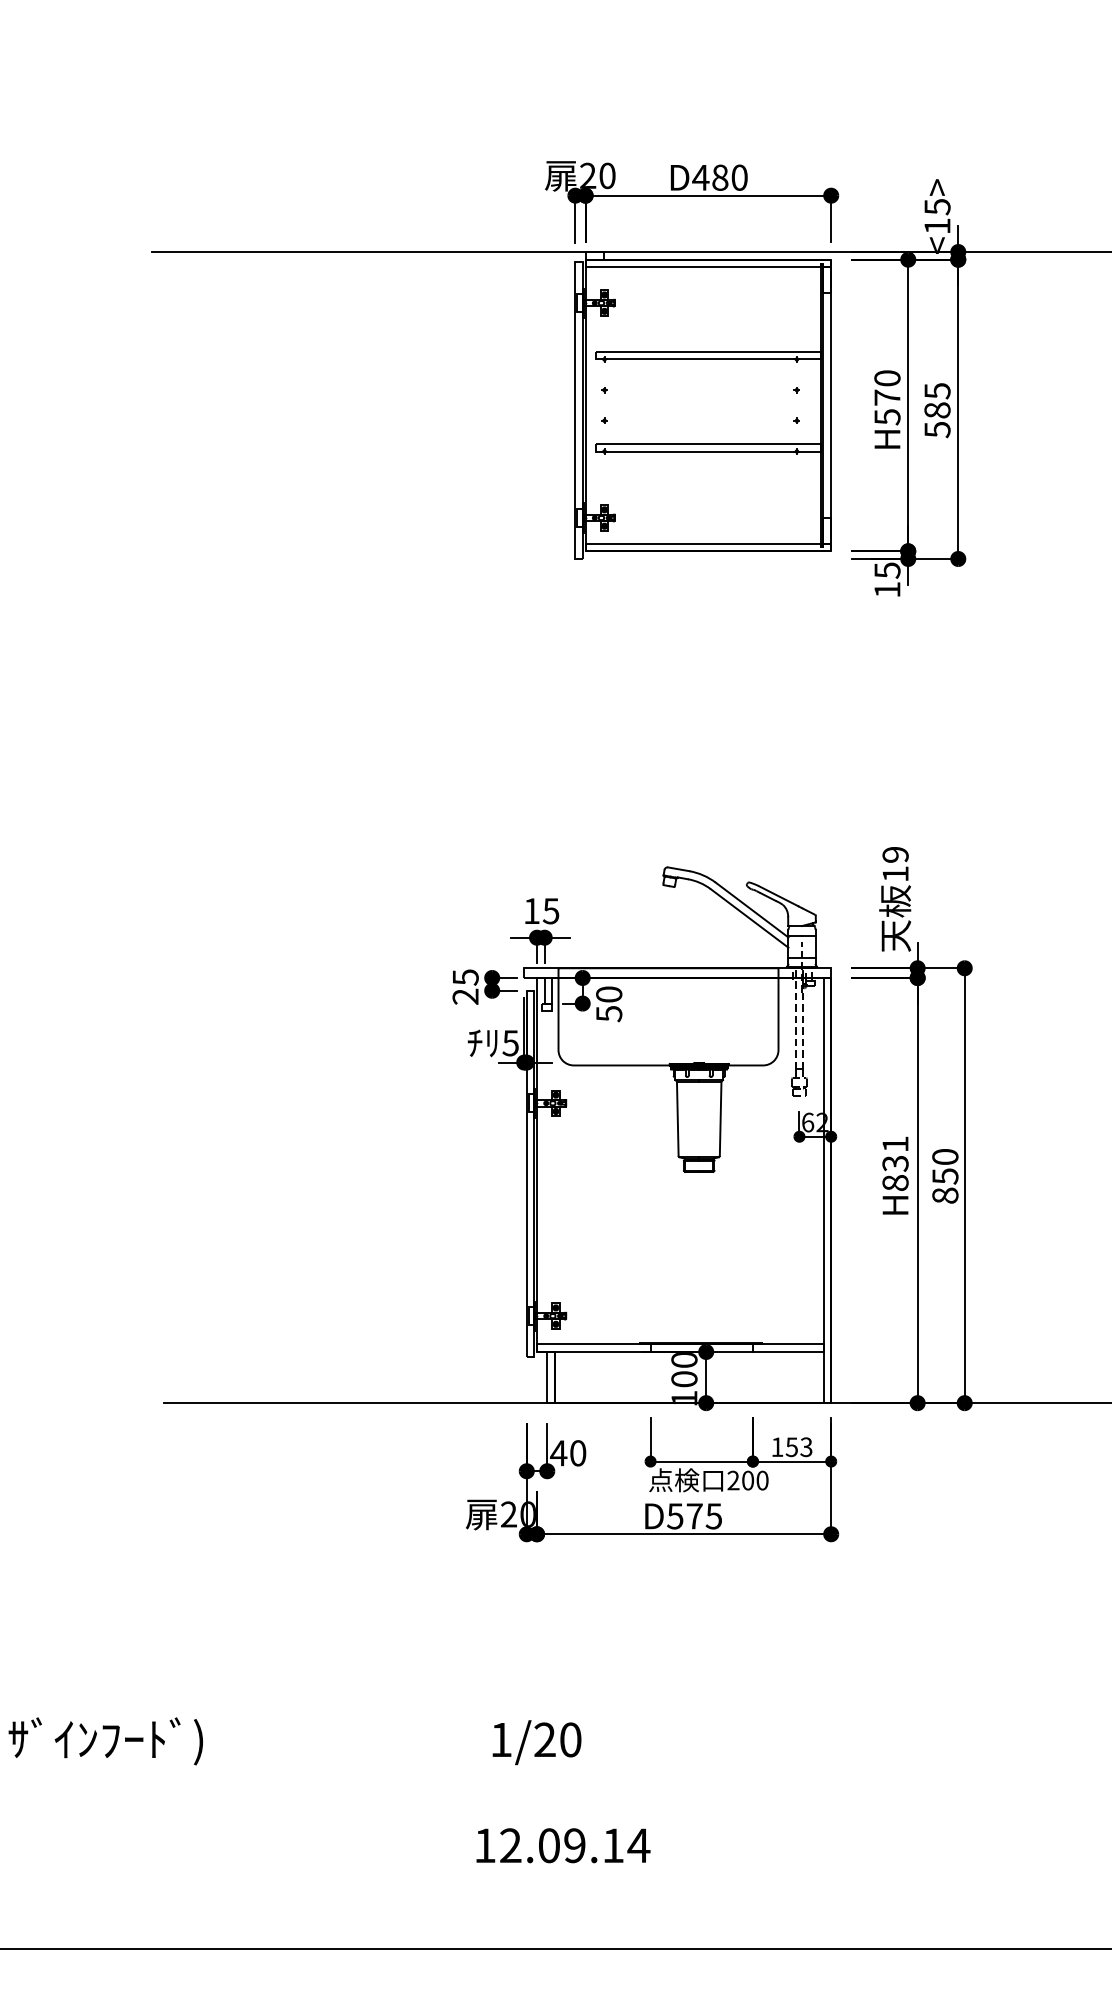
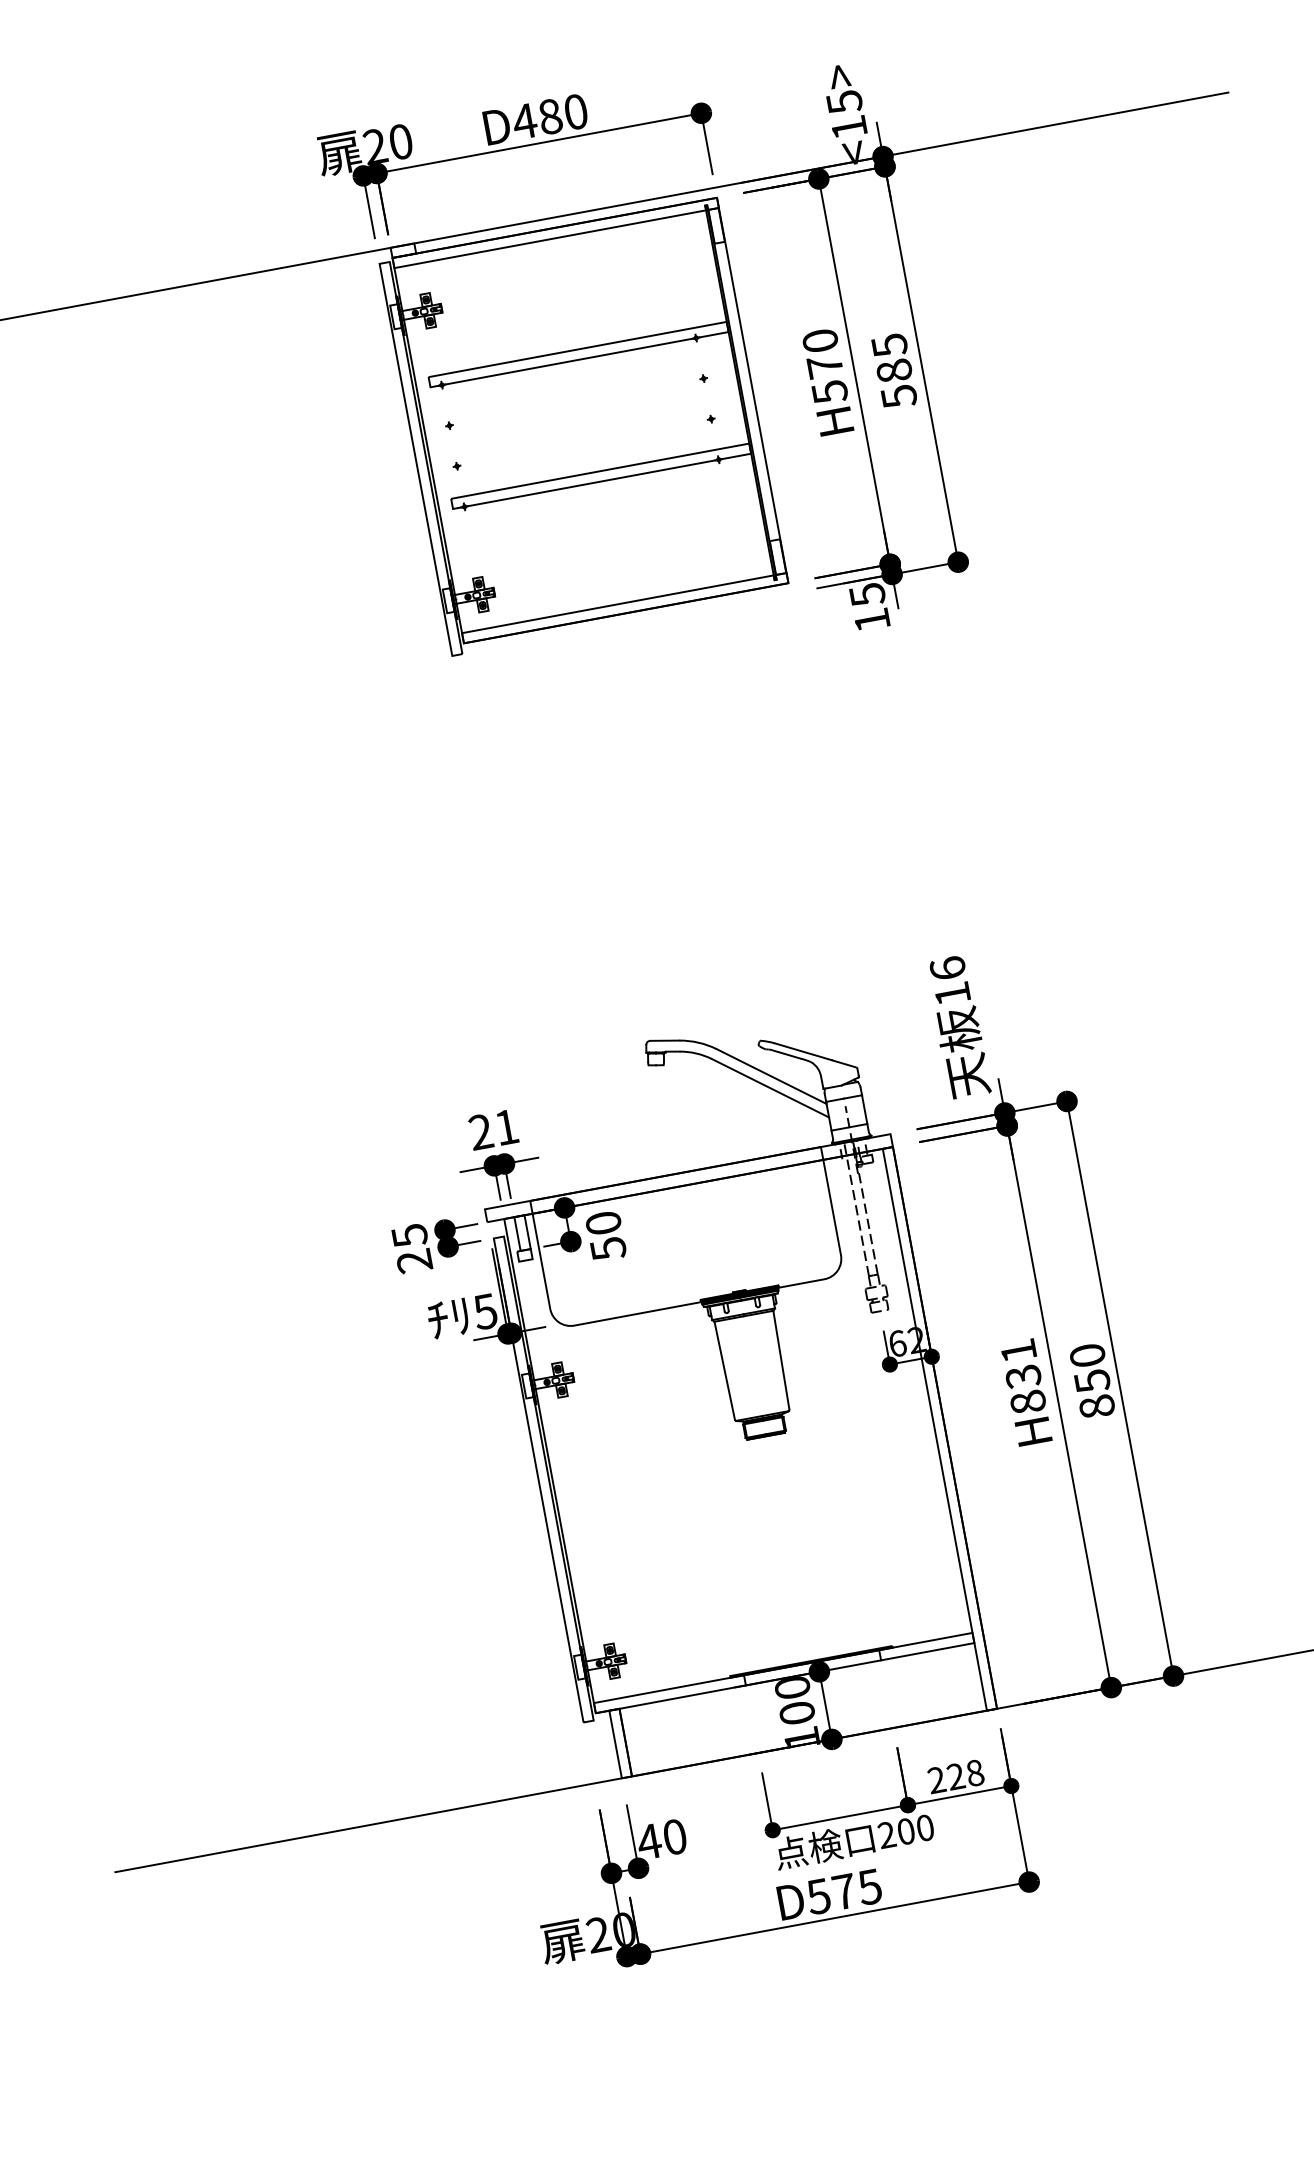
text: (895, 854) -> (947, 968), 19 -> 16
text: (541, 911) -> (493, 1130), 15 -> 21
text: (791, 1447) -> (955, 1777), 153 -> 228

